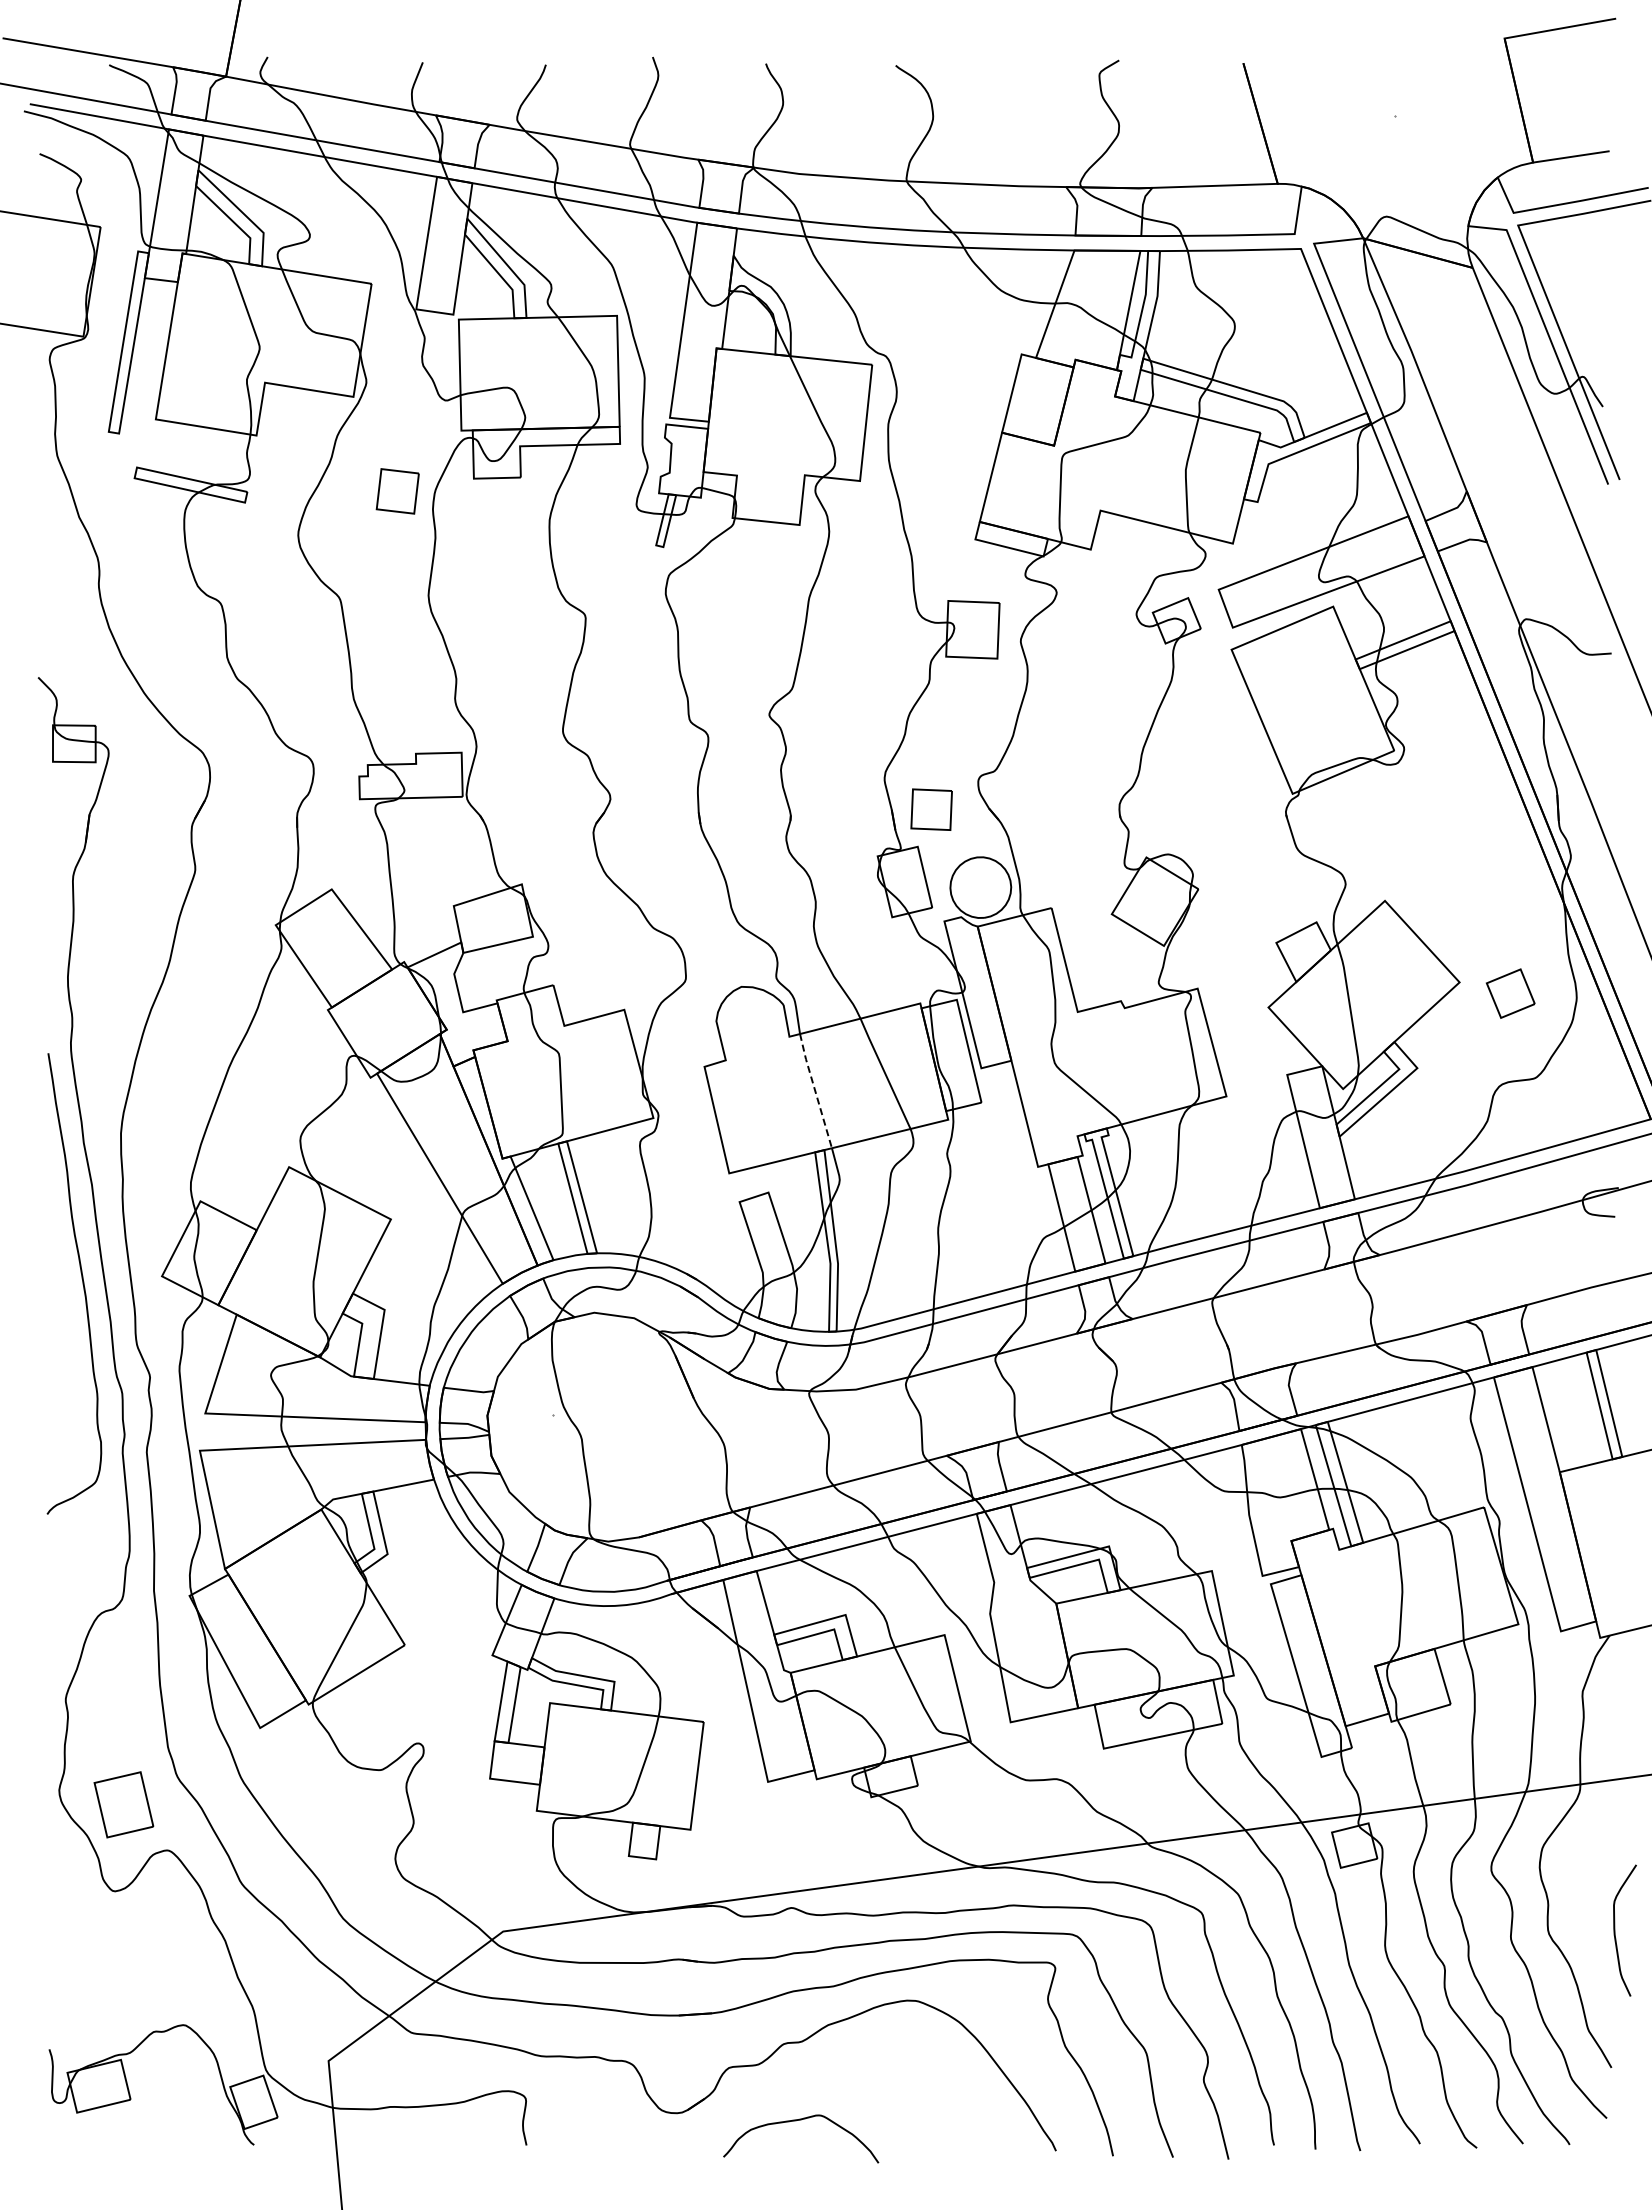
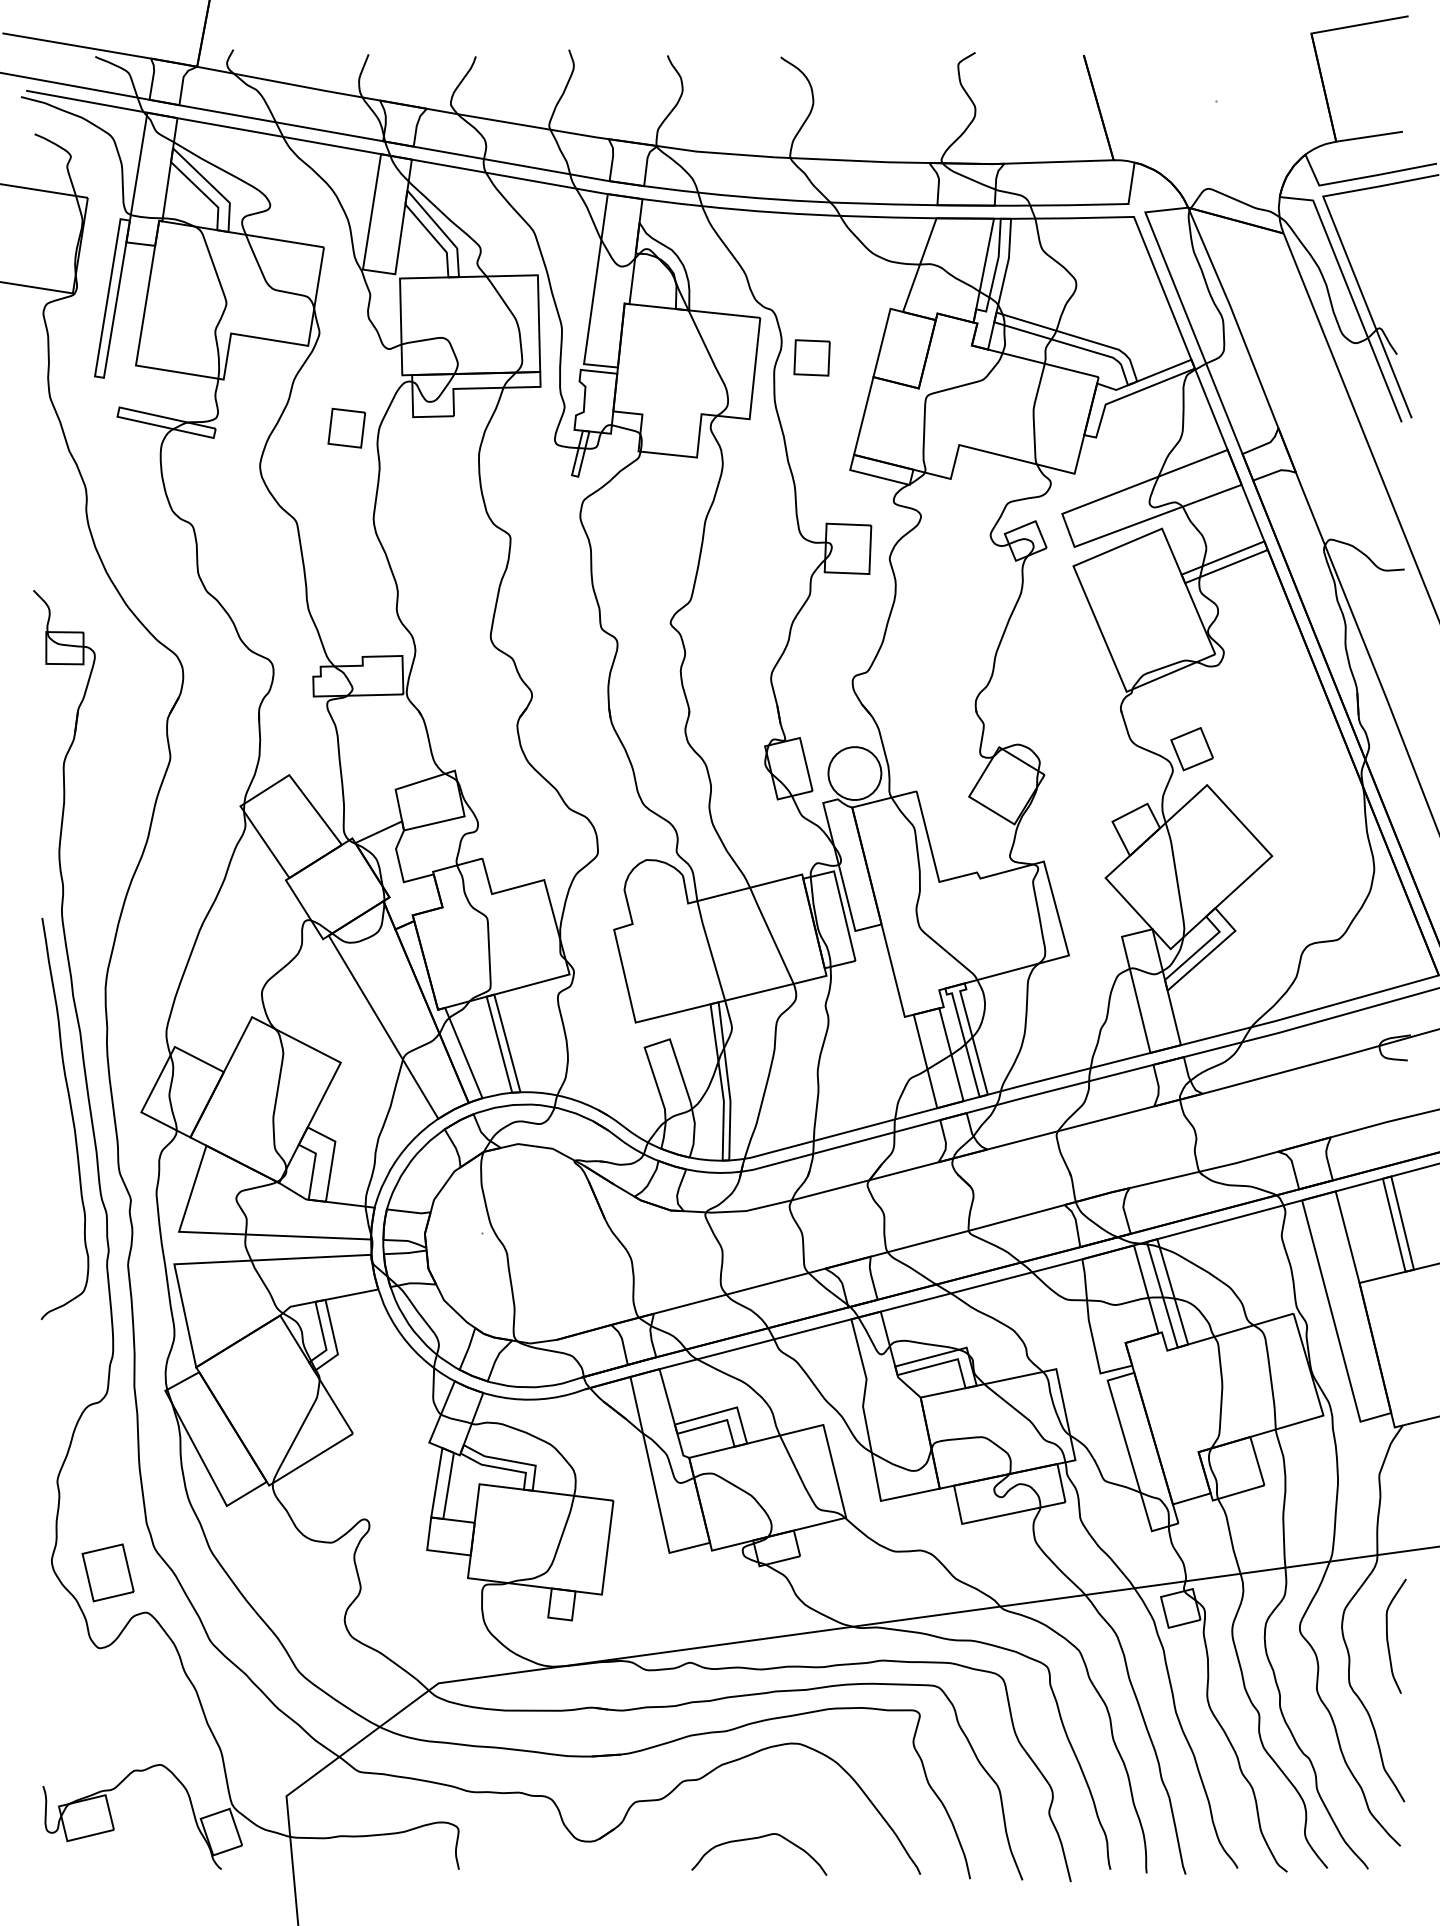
part: (931, 809) -> (811, 357), moved
part: (1510, 993) -> (1191, 749), moved
line: (815, 1090) -> (710, 950), dashed -> solid
curve: (1615, 1930) -> (1388, 1636), moved
curve: (796, 2121) -> (755, 1839), moved

